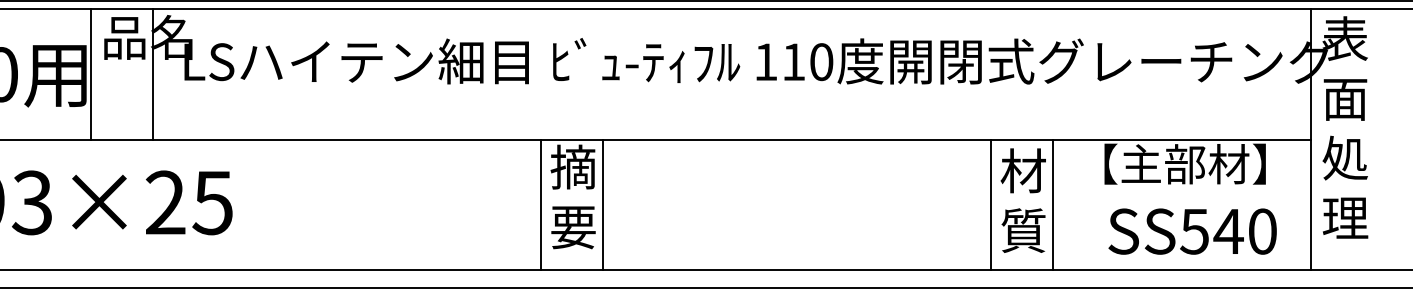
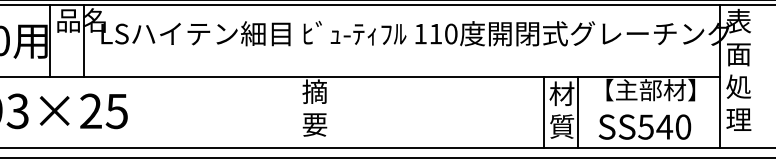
line: (541, 204) -> (297, 112), removed
line: (603, 204) -> (331, 112), removed
text: (1191, 230) -> (644, 126), moved

